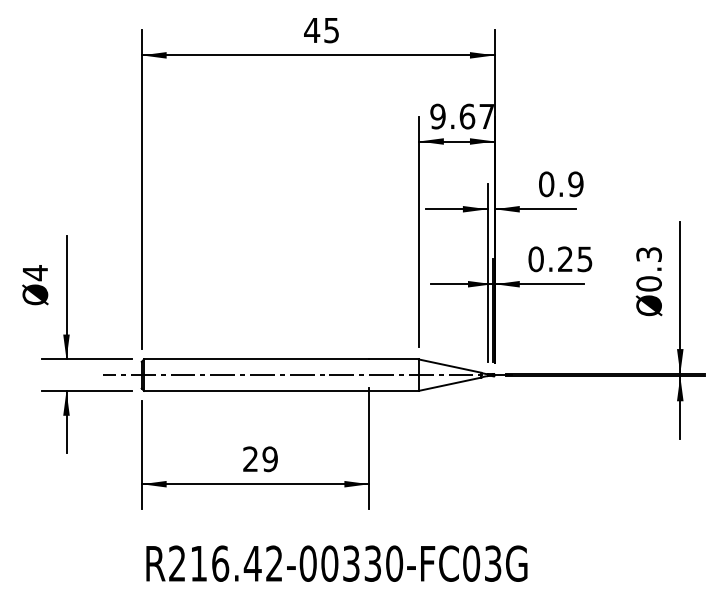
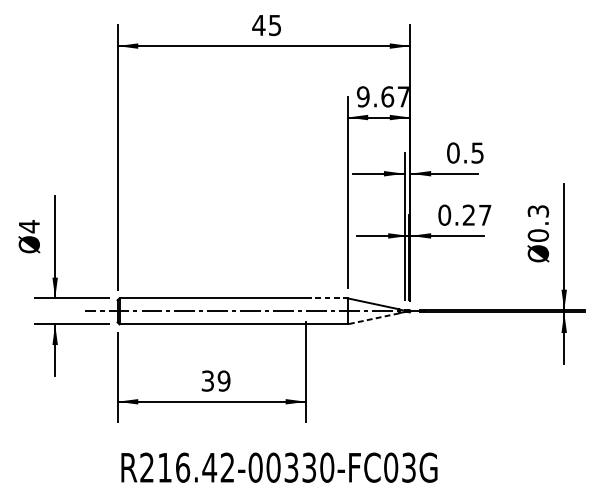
text: (575, 183) -> (477, 152), 0.9 -> 0.5
text: (584, 259) -> (484, 215), 0.25 -> 0.27
line: (394, 359) -> (327, 298), solid -> dashed
line: (450, 384) -> (373, 319), solid -> dashed
text: (250, 459) -> (207, 381), 29 -> 39

